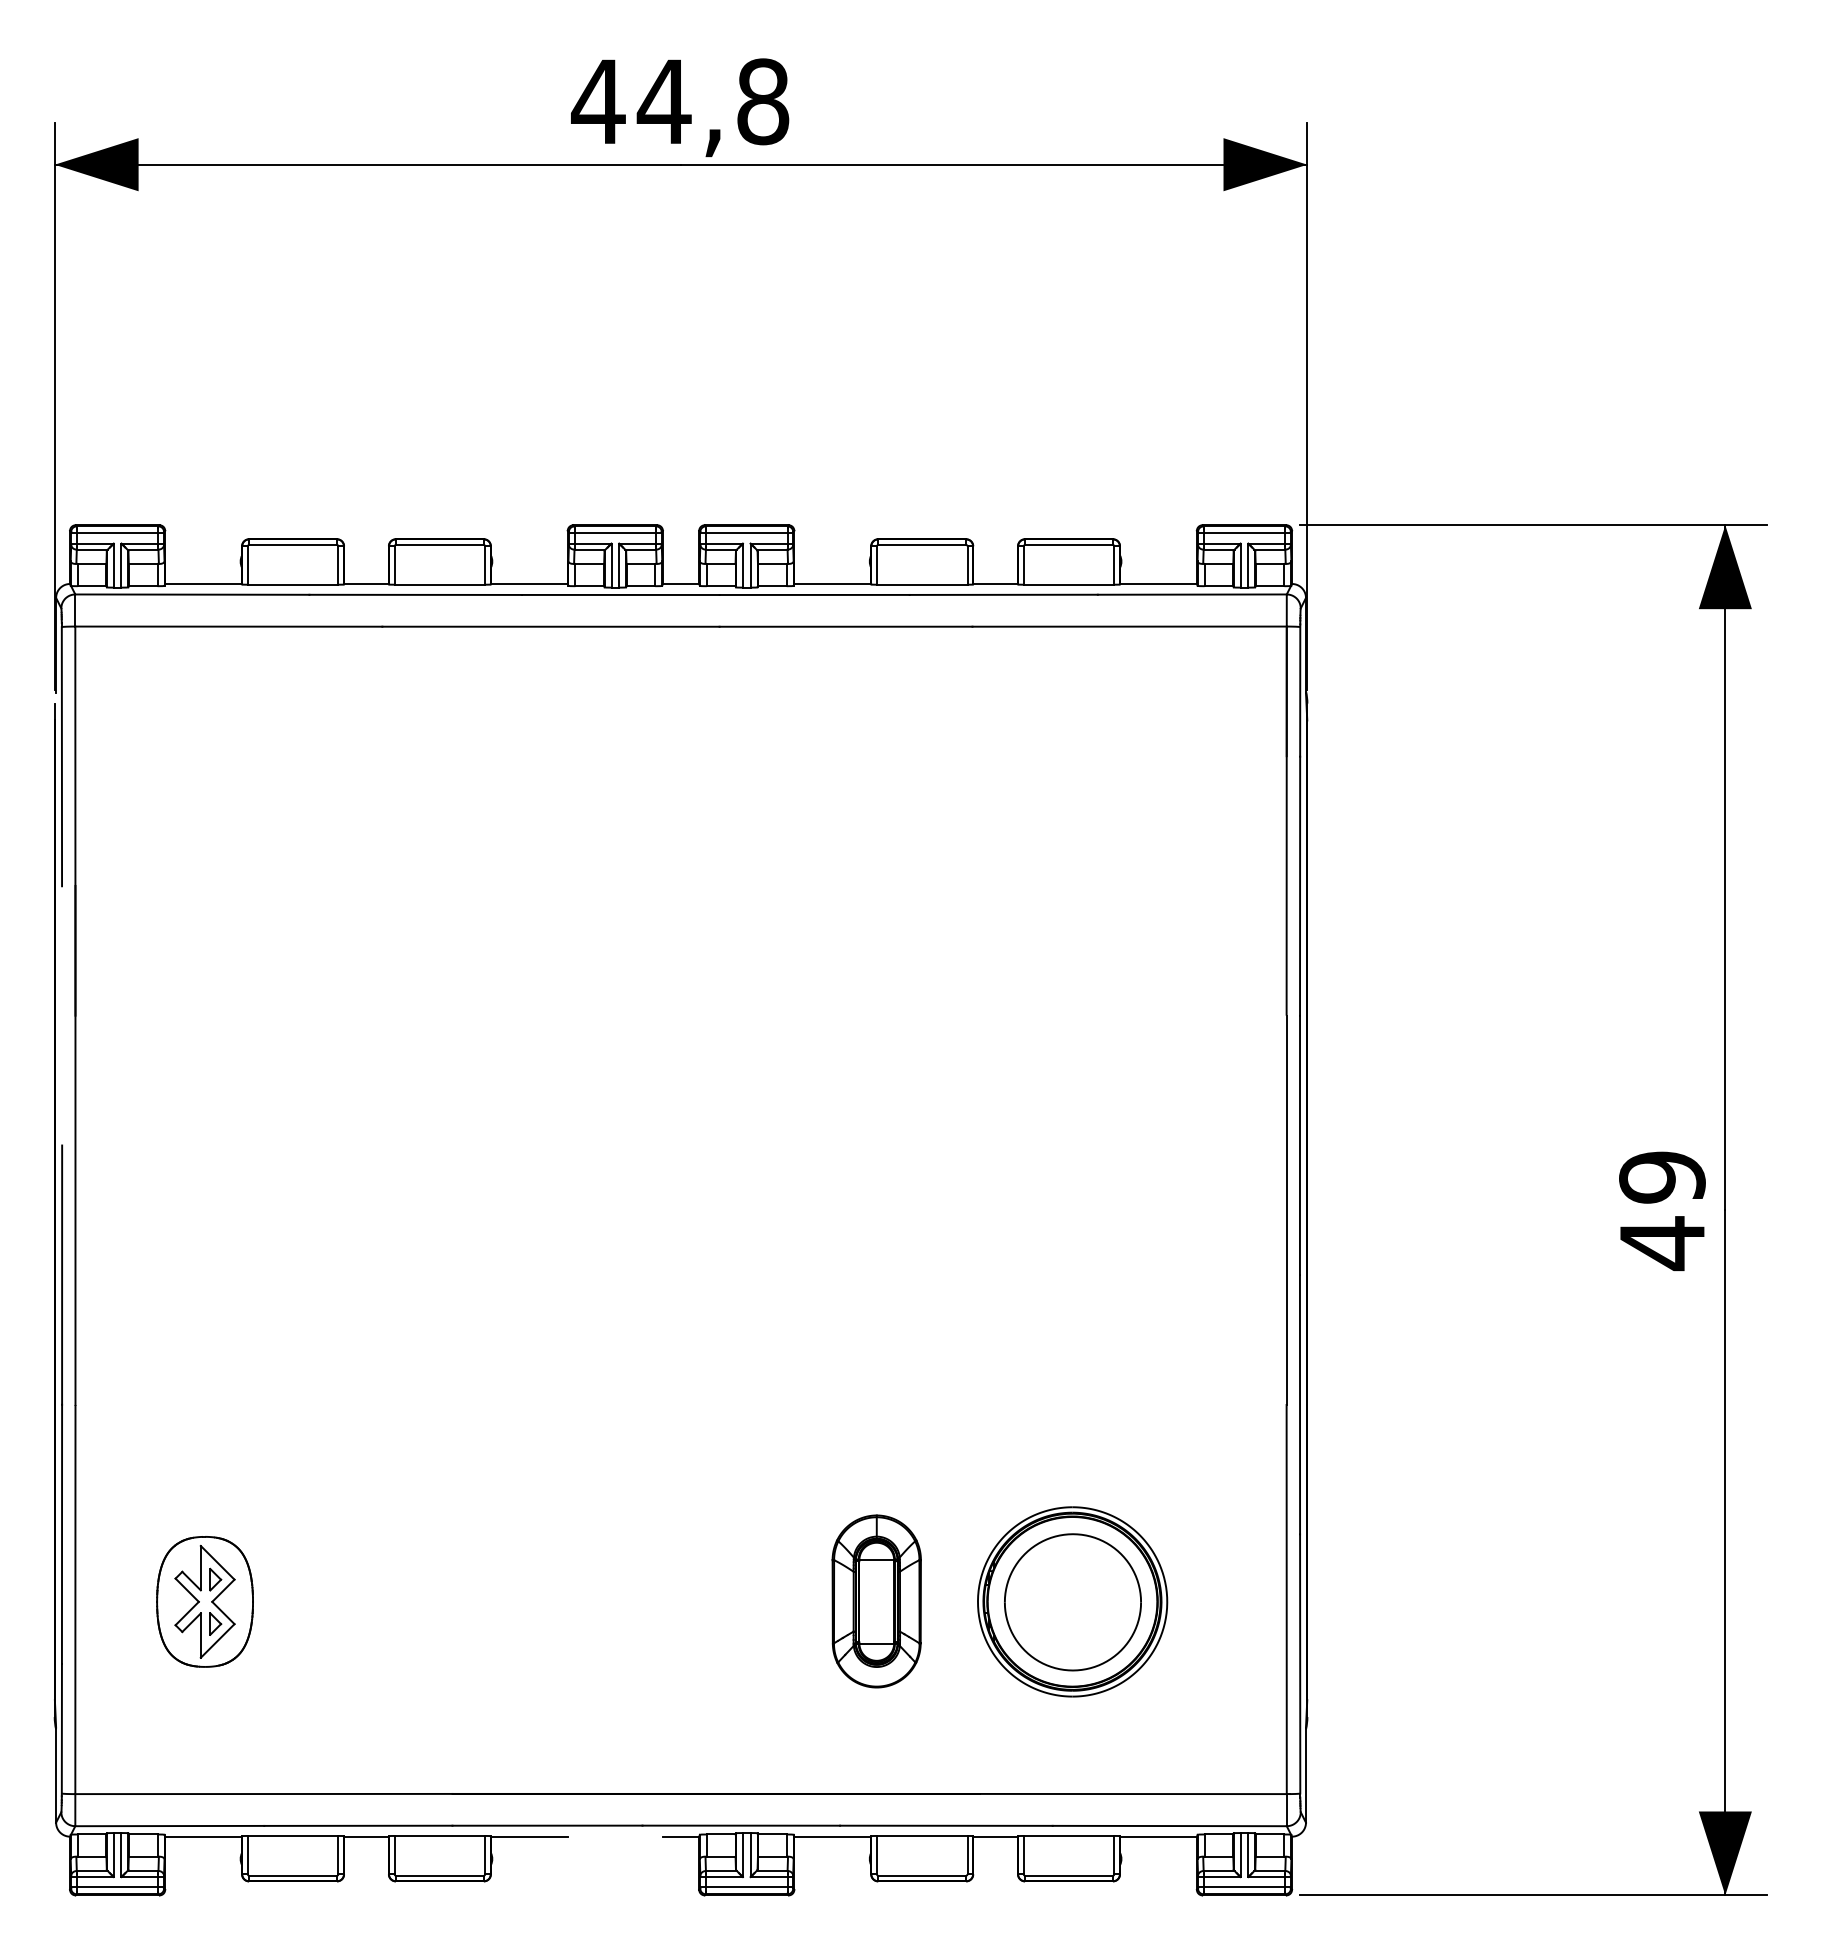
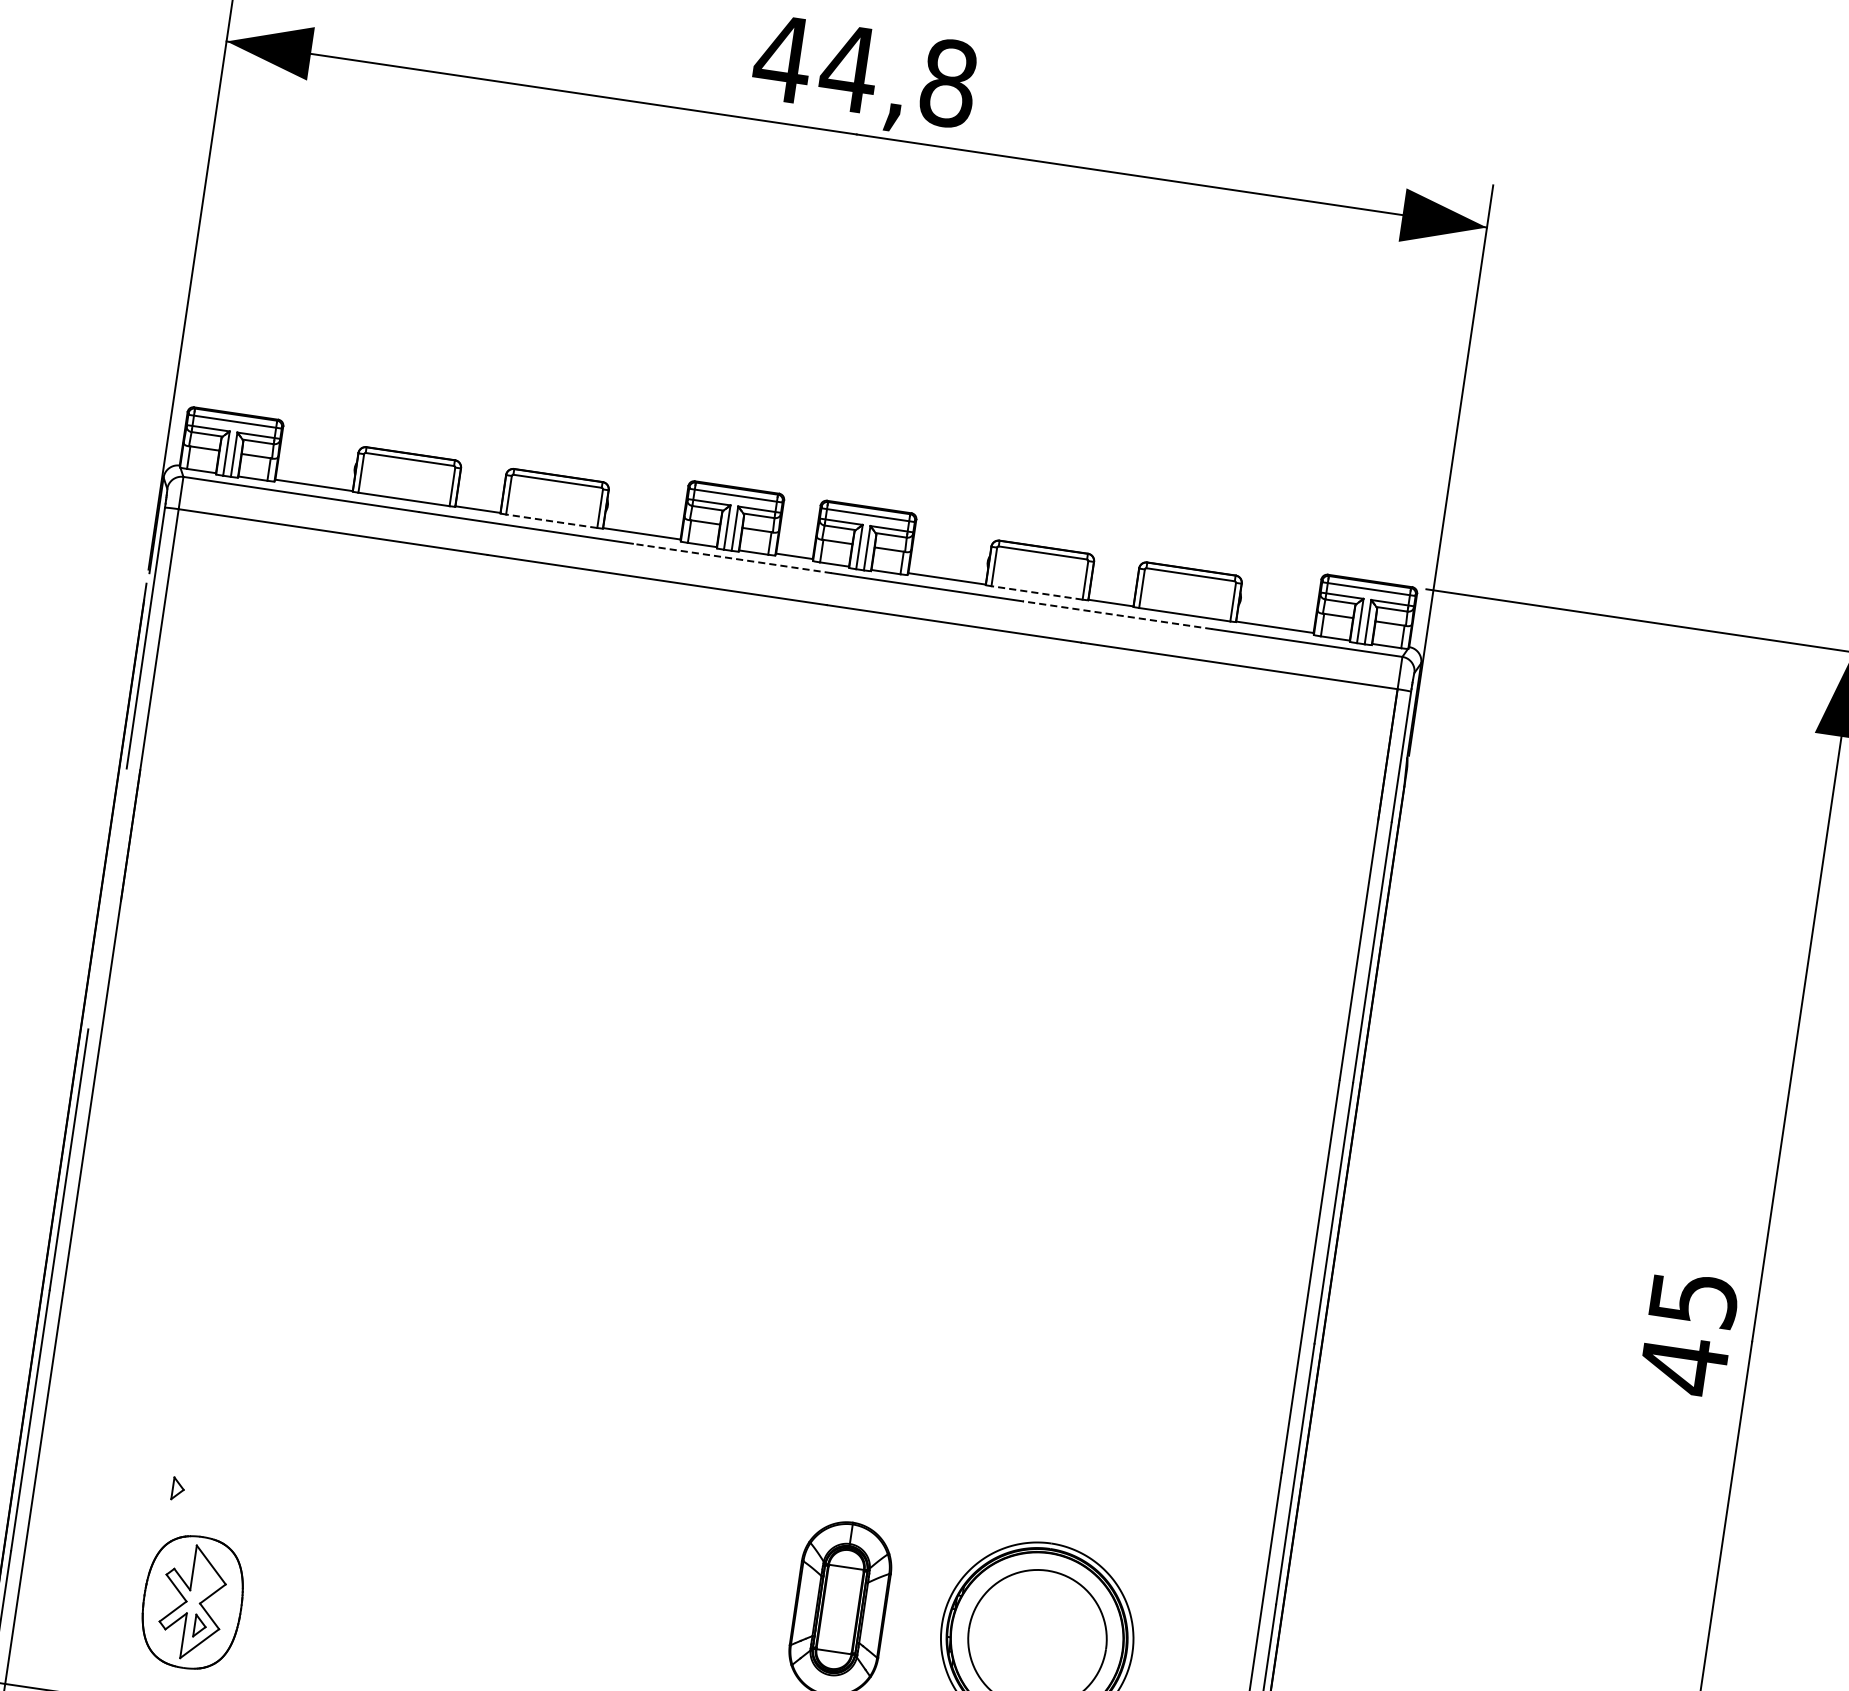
line: (439, 584) -> (551, 520), solid -> dashed
line: (921, 584) -> (1036, 592), solid -> dashed
line: (620, 594) -> (731, 557), solid -> dashed
line: (1003, 594) -> (1117, 614), solid -> dashed
text: (1662, 1177) -> (1693, 1299), 49 -> 45
part: (204, 1601) -> (192, 1601), moved

